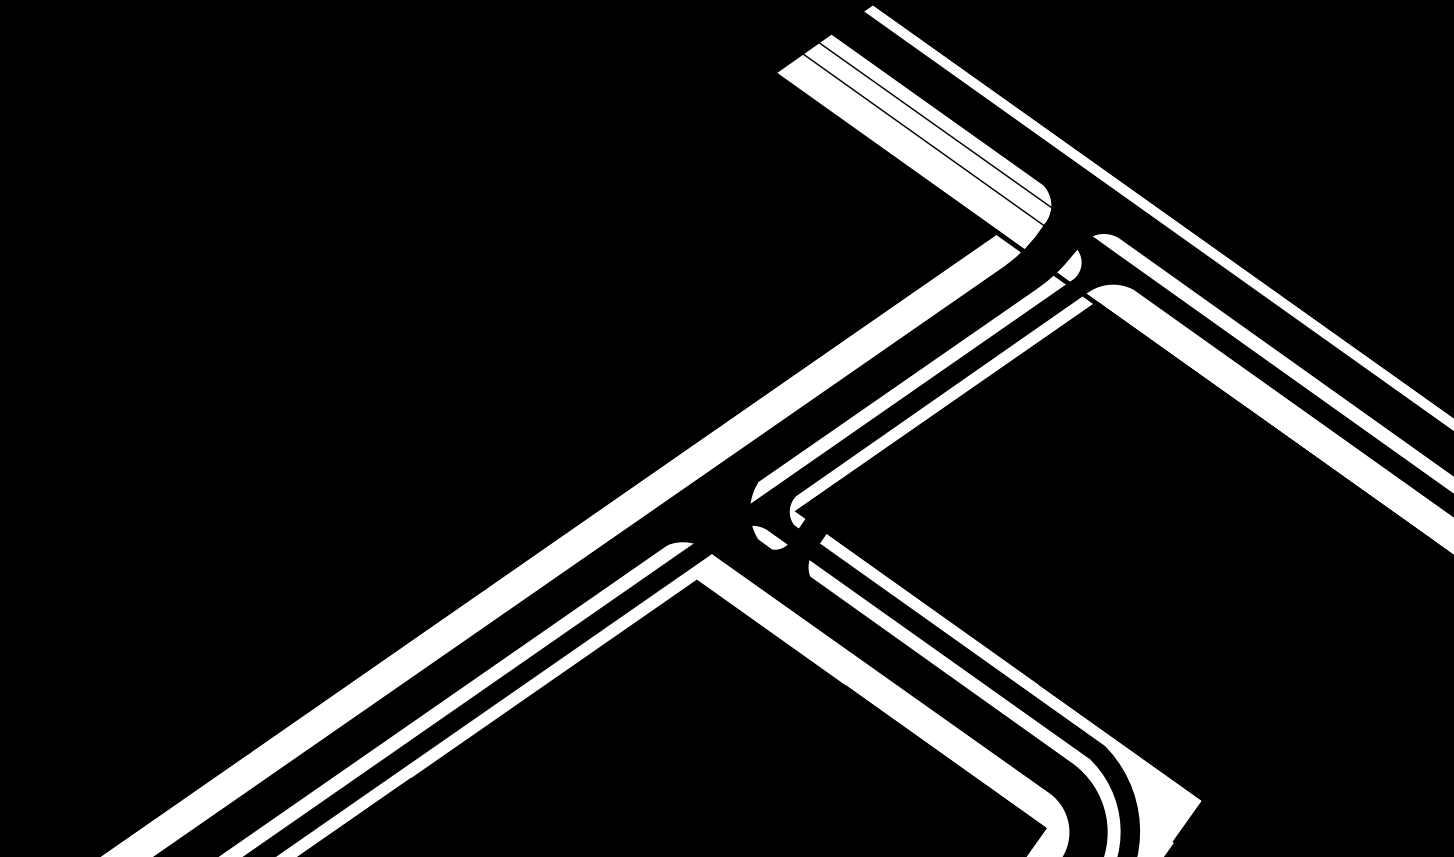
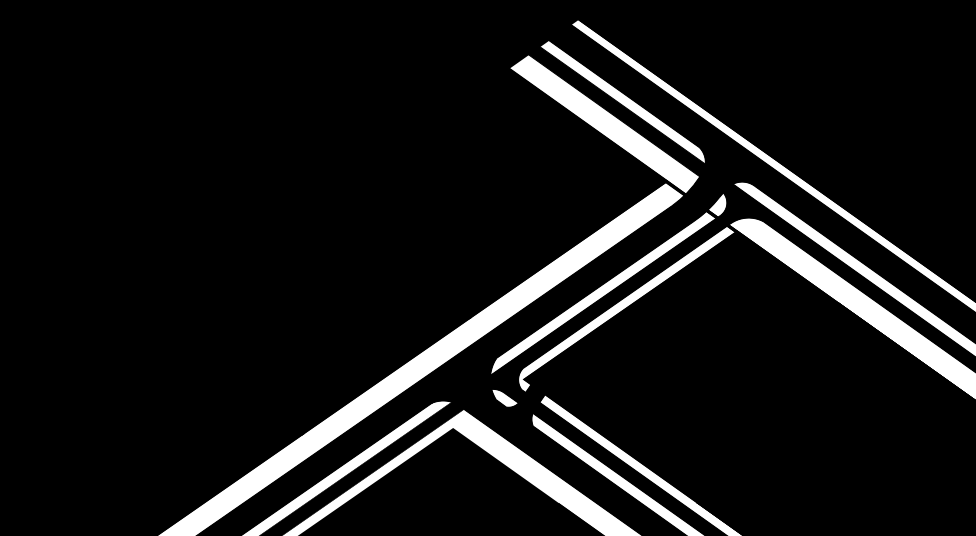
fill: (917, 126) -> (609, 106), added

